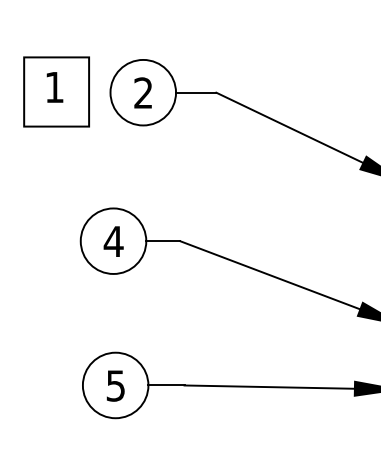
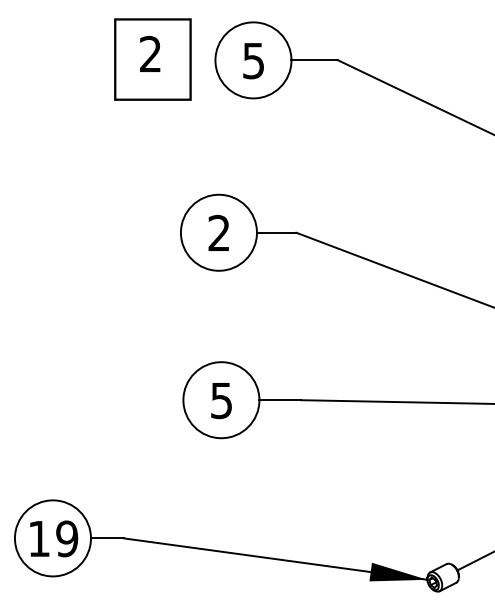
text: (54, 86) -> (150, 53), 1 -> 2
text: (143, 92) -> (253, 60), 2 -> 5
text: (113, 240) -> (218, 232), 4 -> 2

